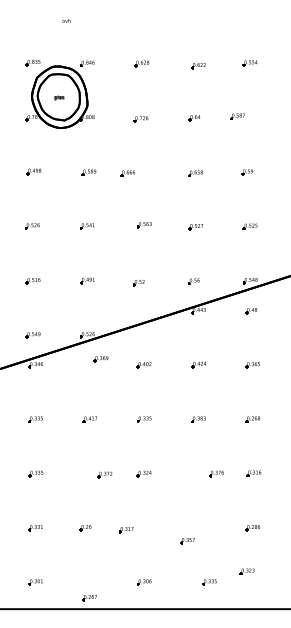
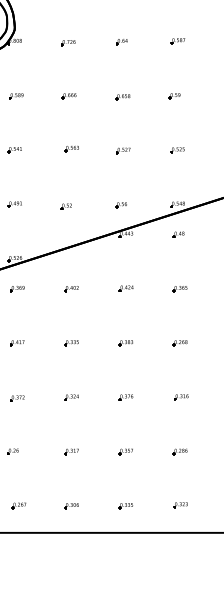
part: (237, 116) -> (177, 41), moved
part: (127, 173) -> (68, 96), moved
part: (100, 359) -> (16, 289), moved
part: (216, 473) -> (125, 397), moved
part: (104, 474) -> (16, 398), moved
part: (126, 530) -> (71, 452), moved
part: (187, 541) -> (125, 452), moved
part: (246, 571) -> (179, 505), moved
part: (209, 582) -> (125, 506), moved
part: (89, 598) -> (18, 506), moved

